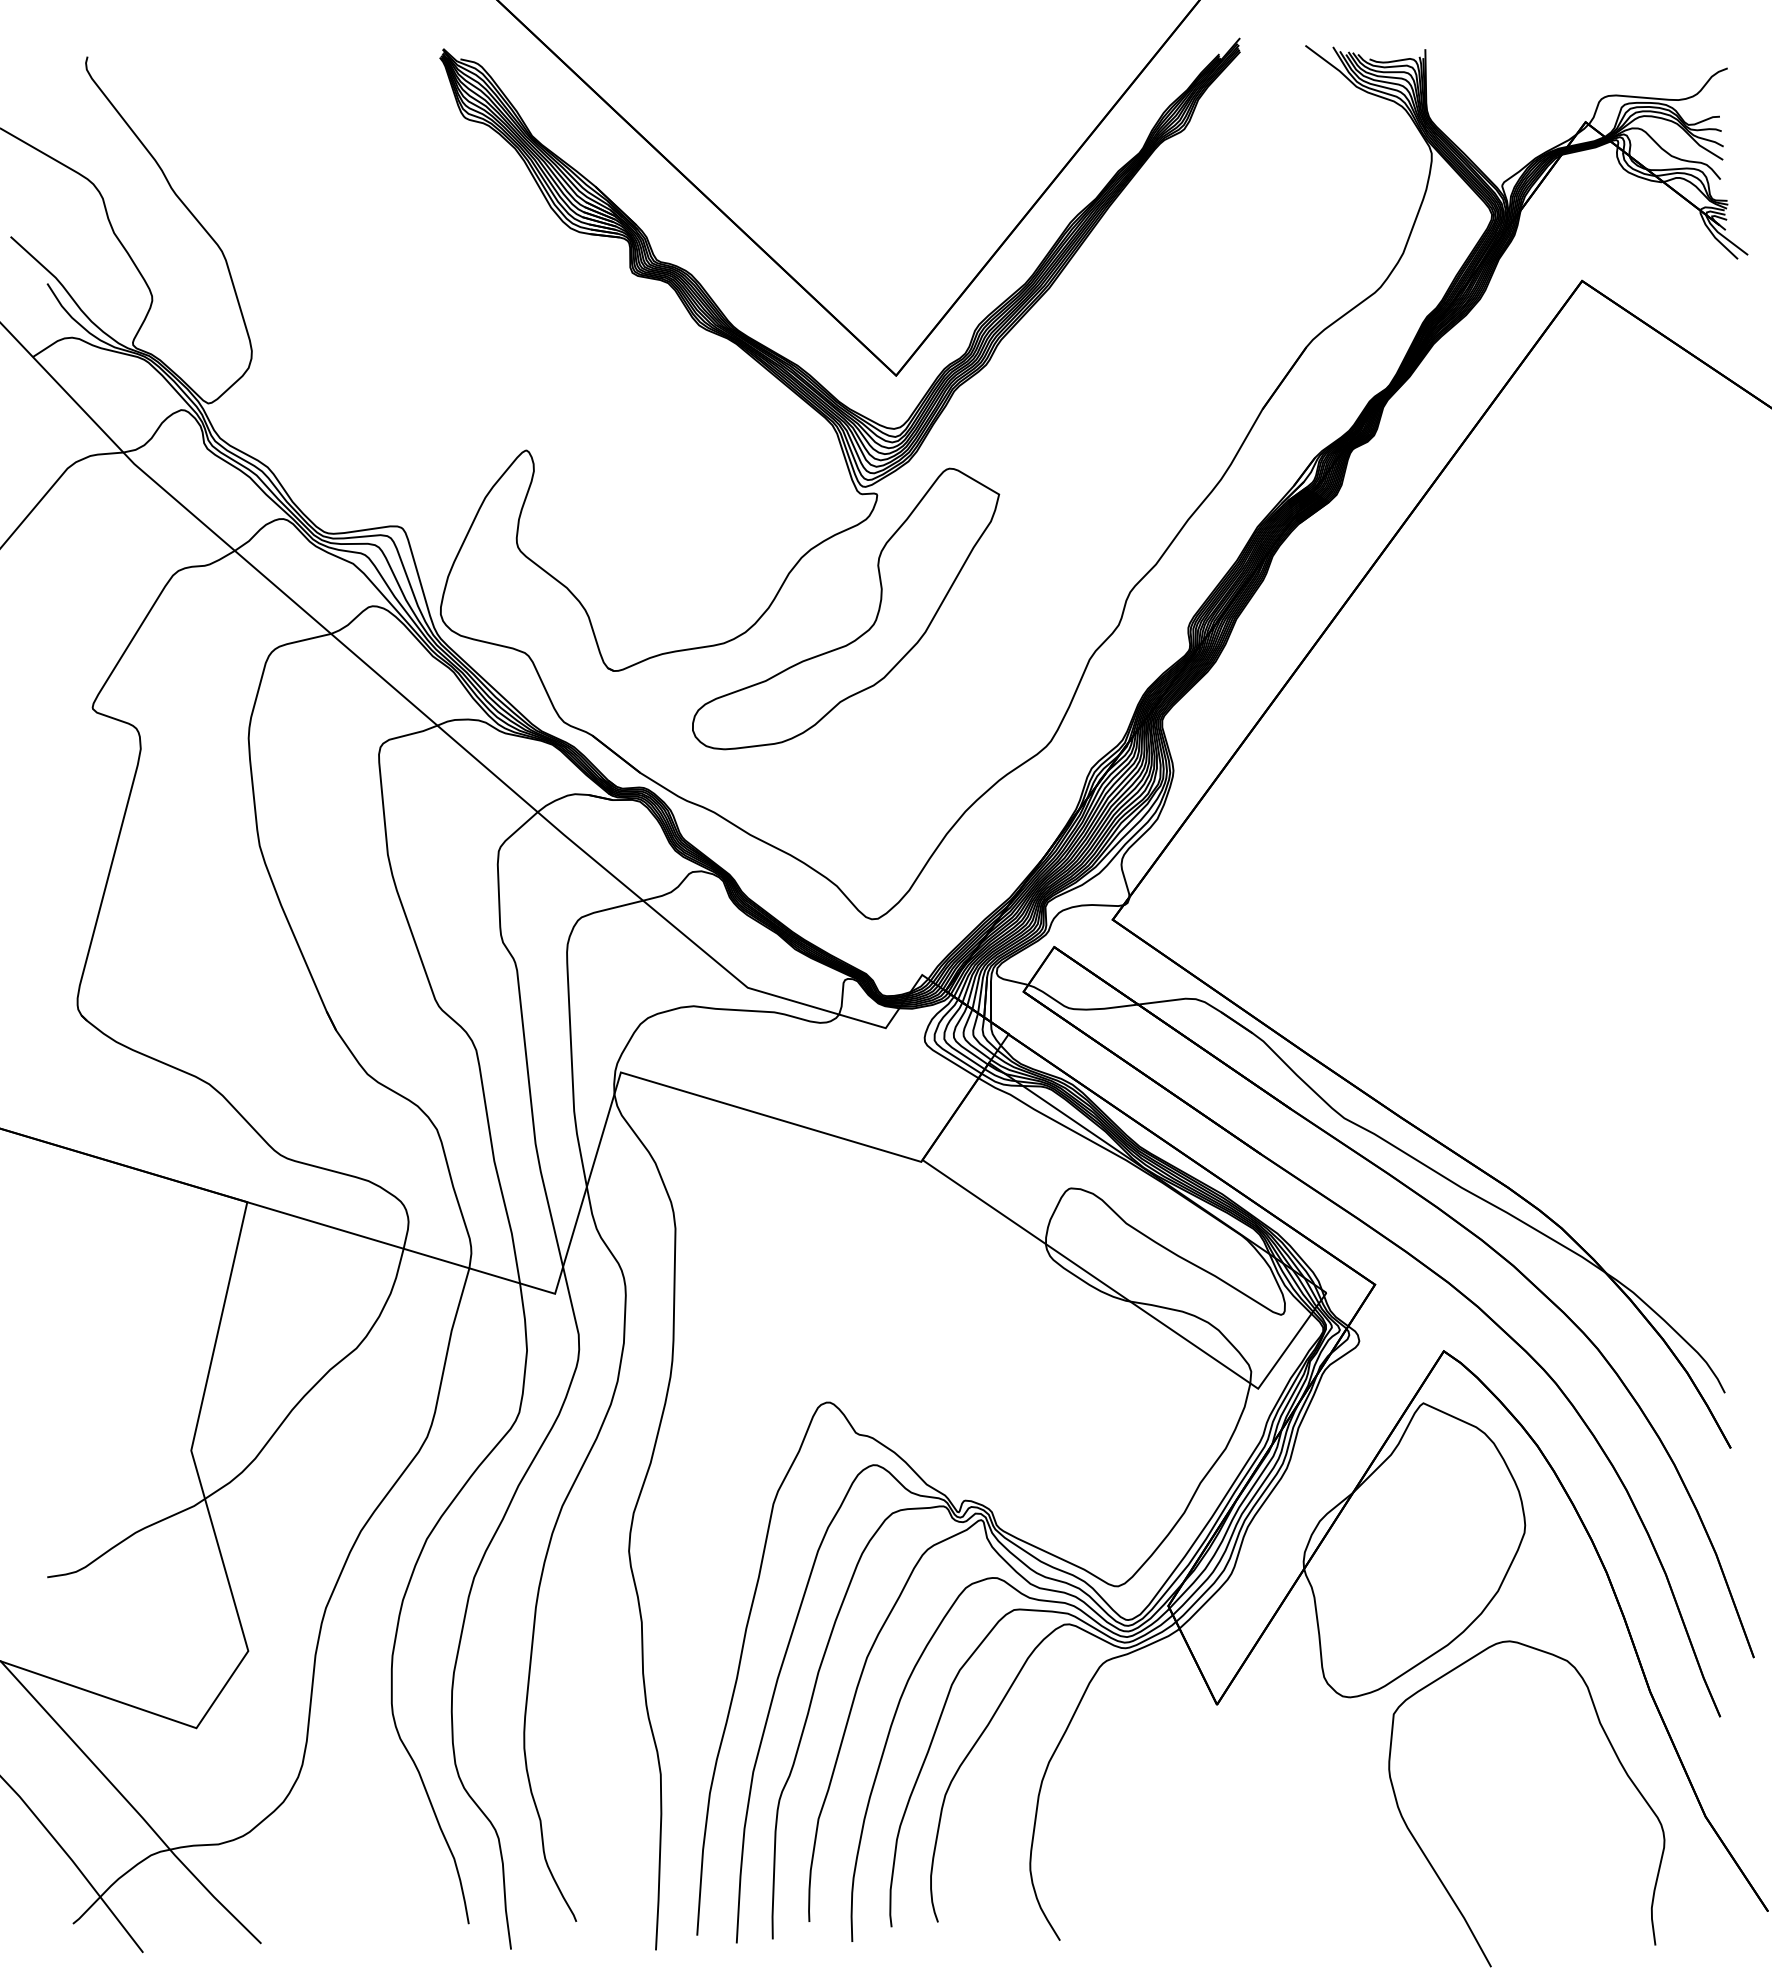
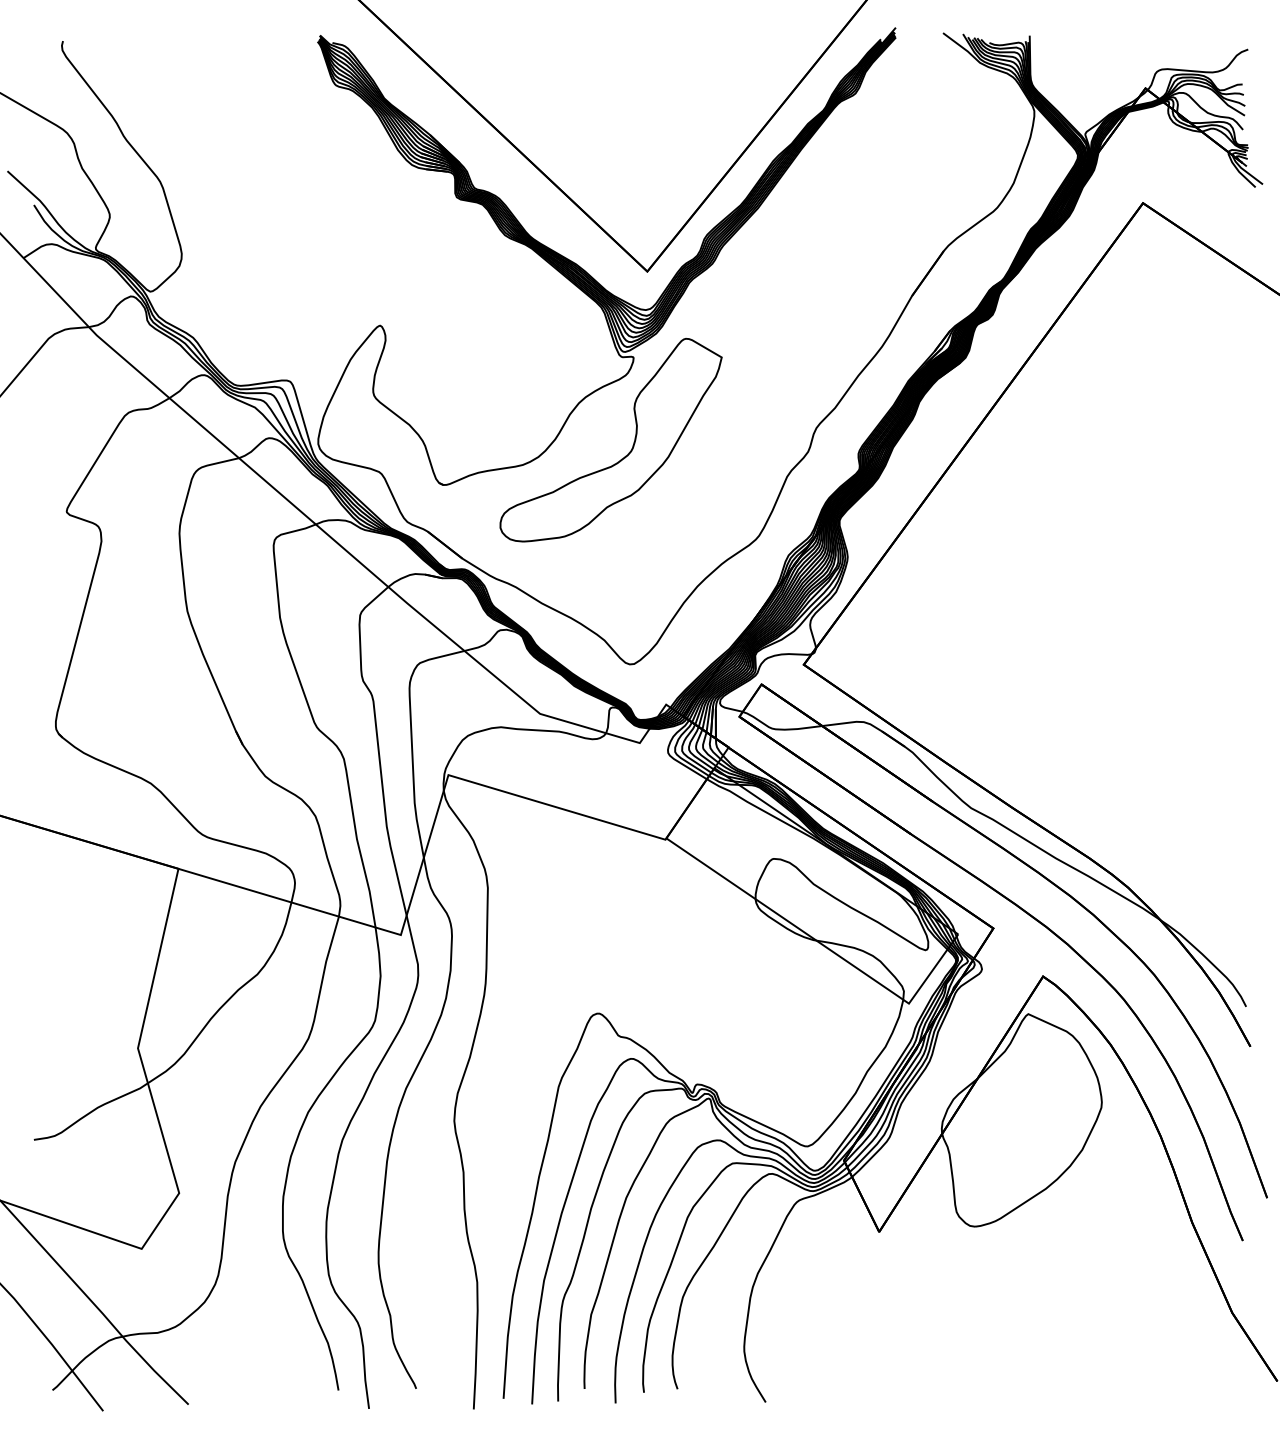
curve: (1616, 1757) -> (1167, 1270), removed

